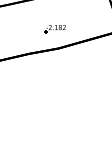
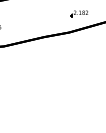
part: (54, 28) -> (78, 13), moved

